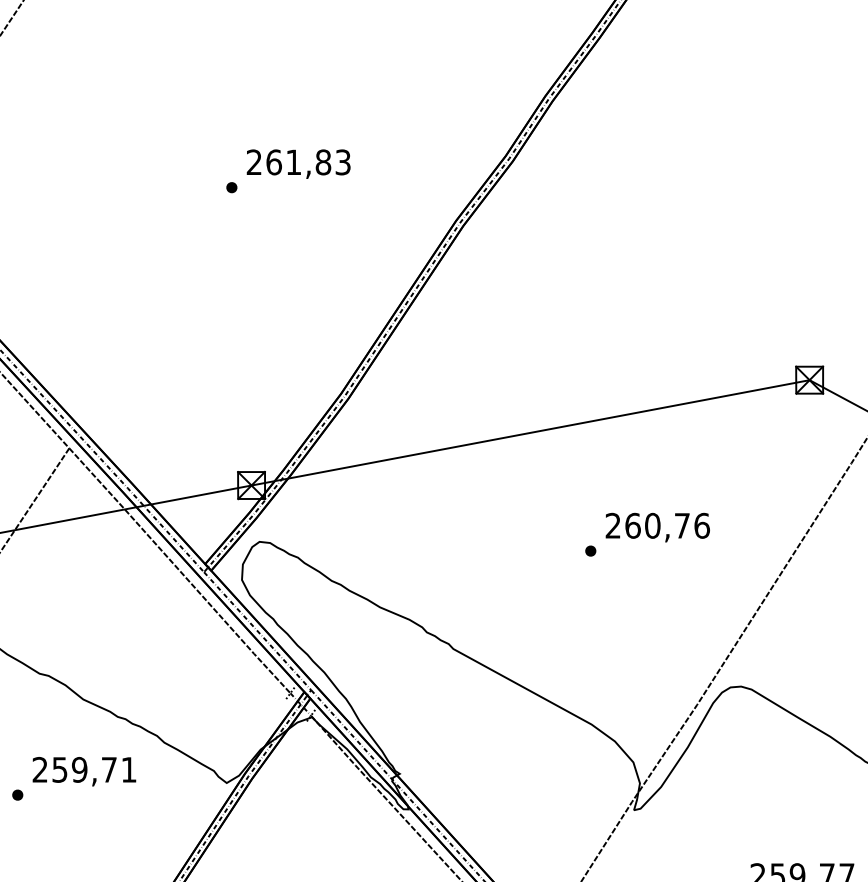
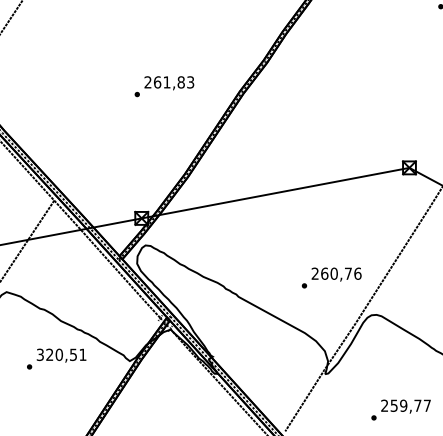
text: (288, 170) -> (164, 86), moved
text: (647, 533) -> (331, 277), moved
text: (73, 769) -> (56, 354), 259,71 -> 320,51

